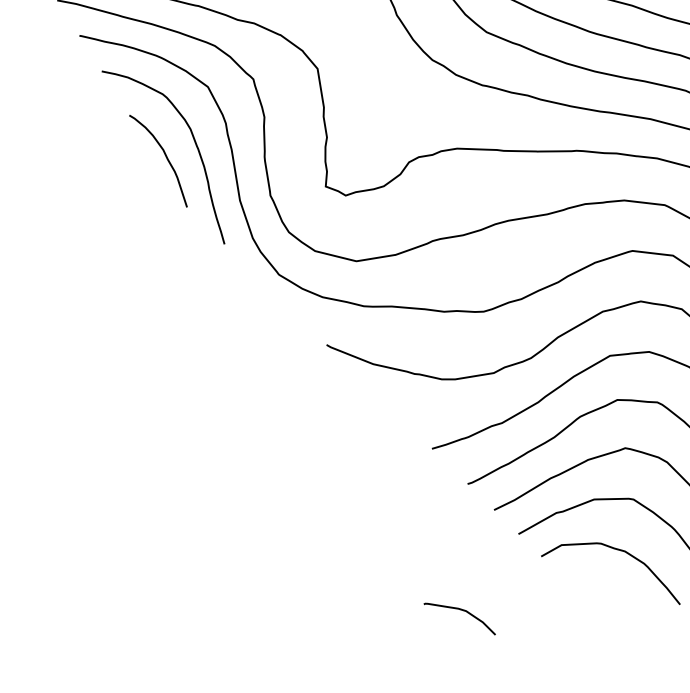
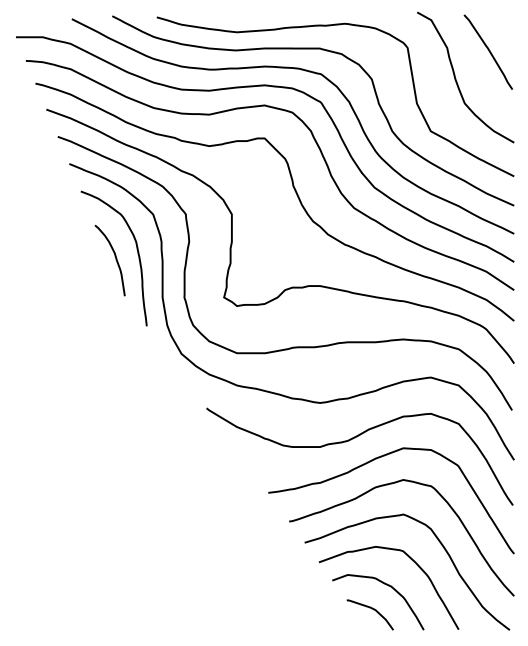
curve: (460, 611) -> (371, 609), moved

